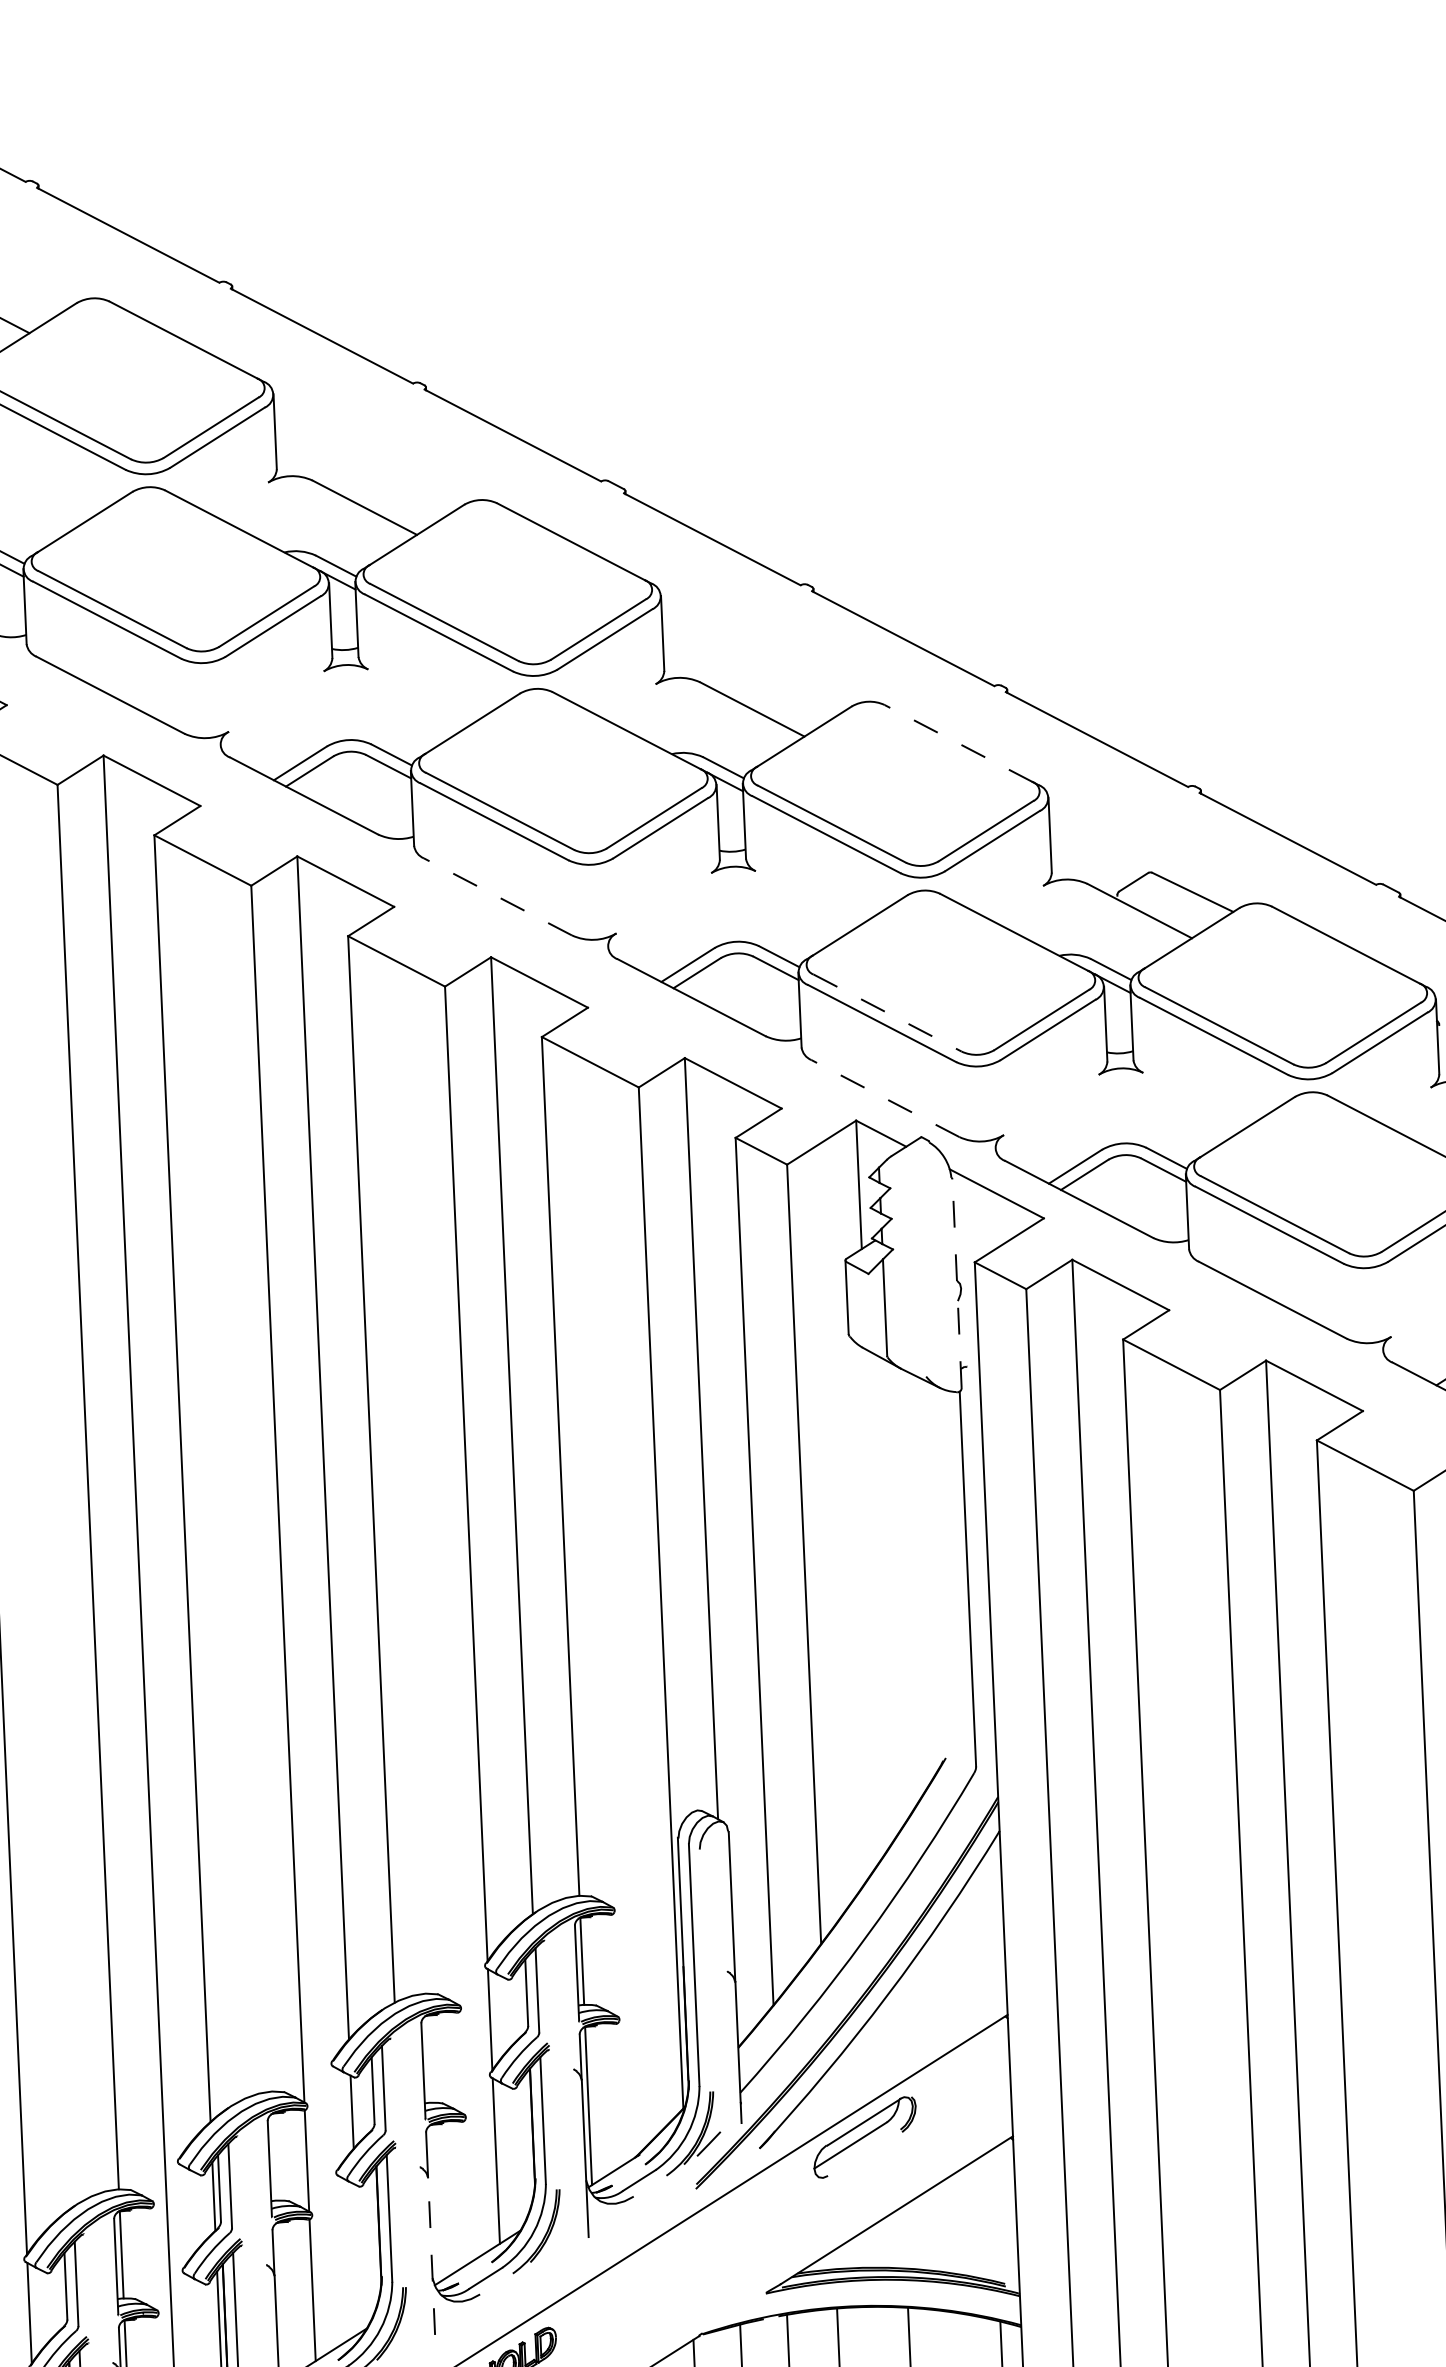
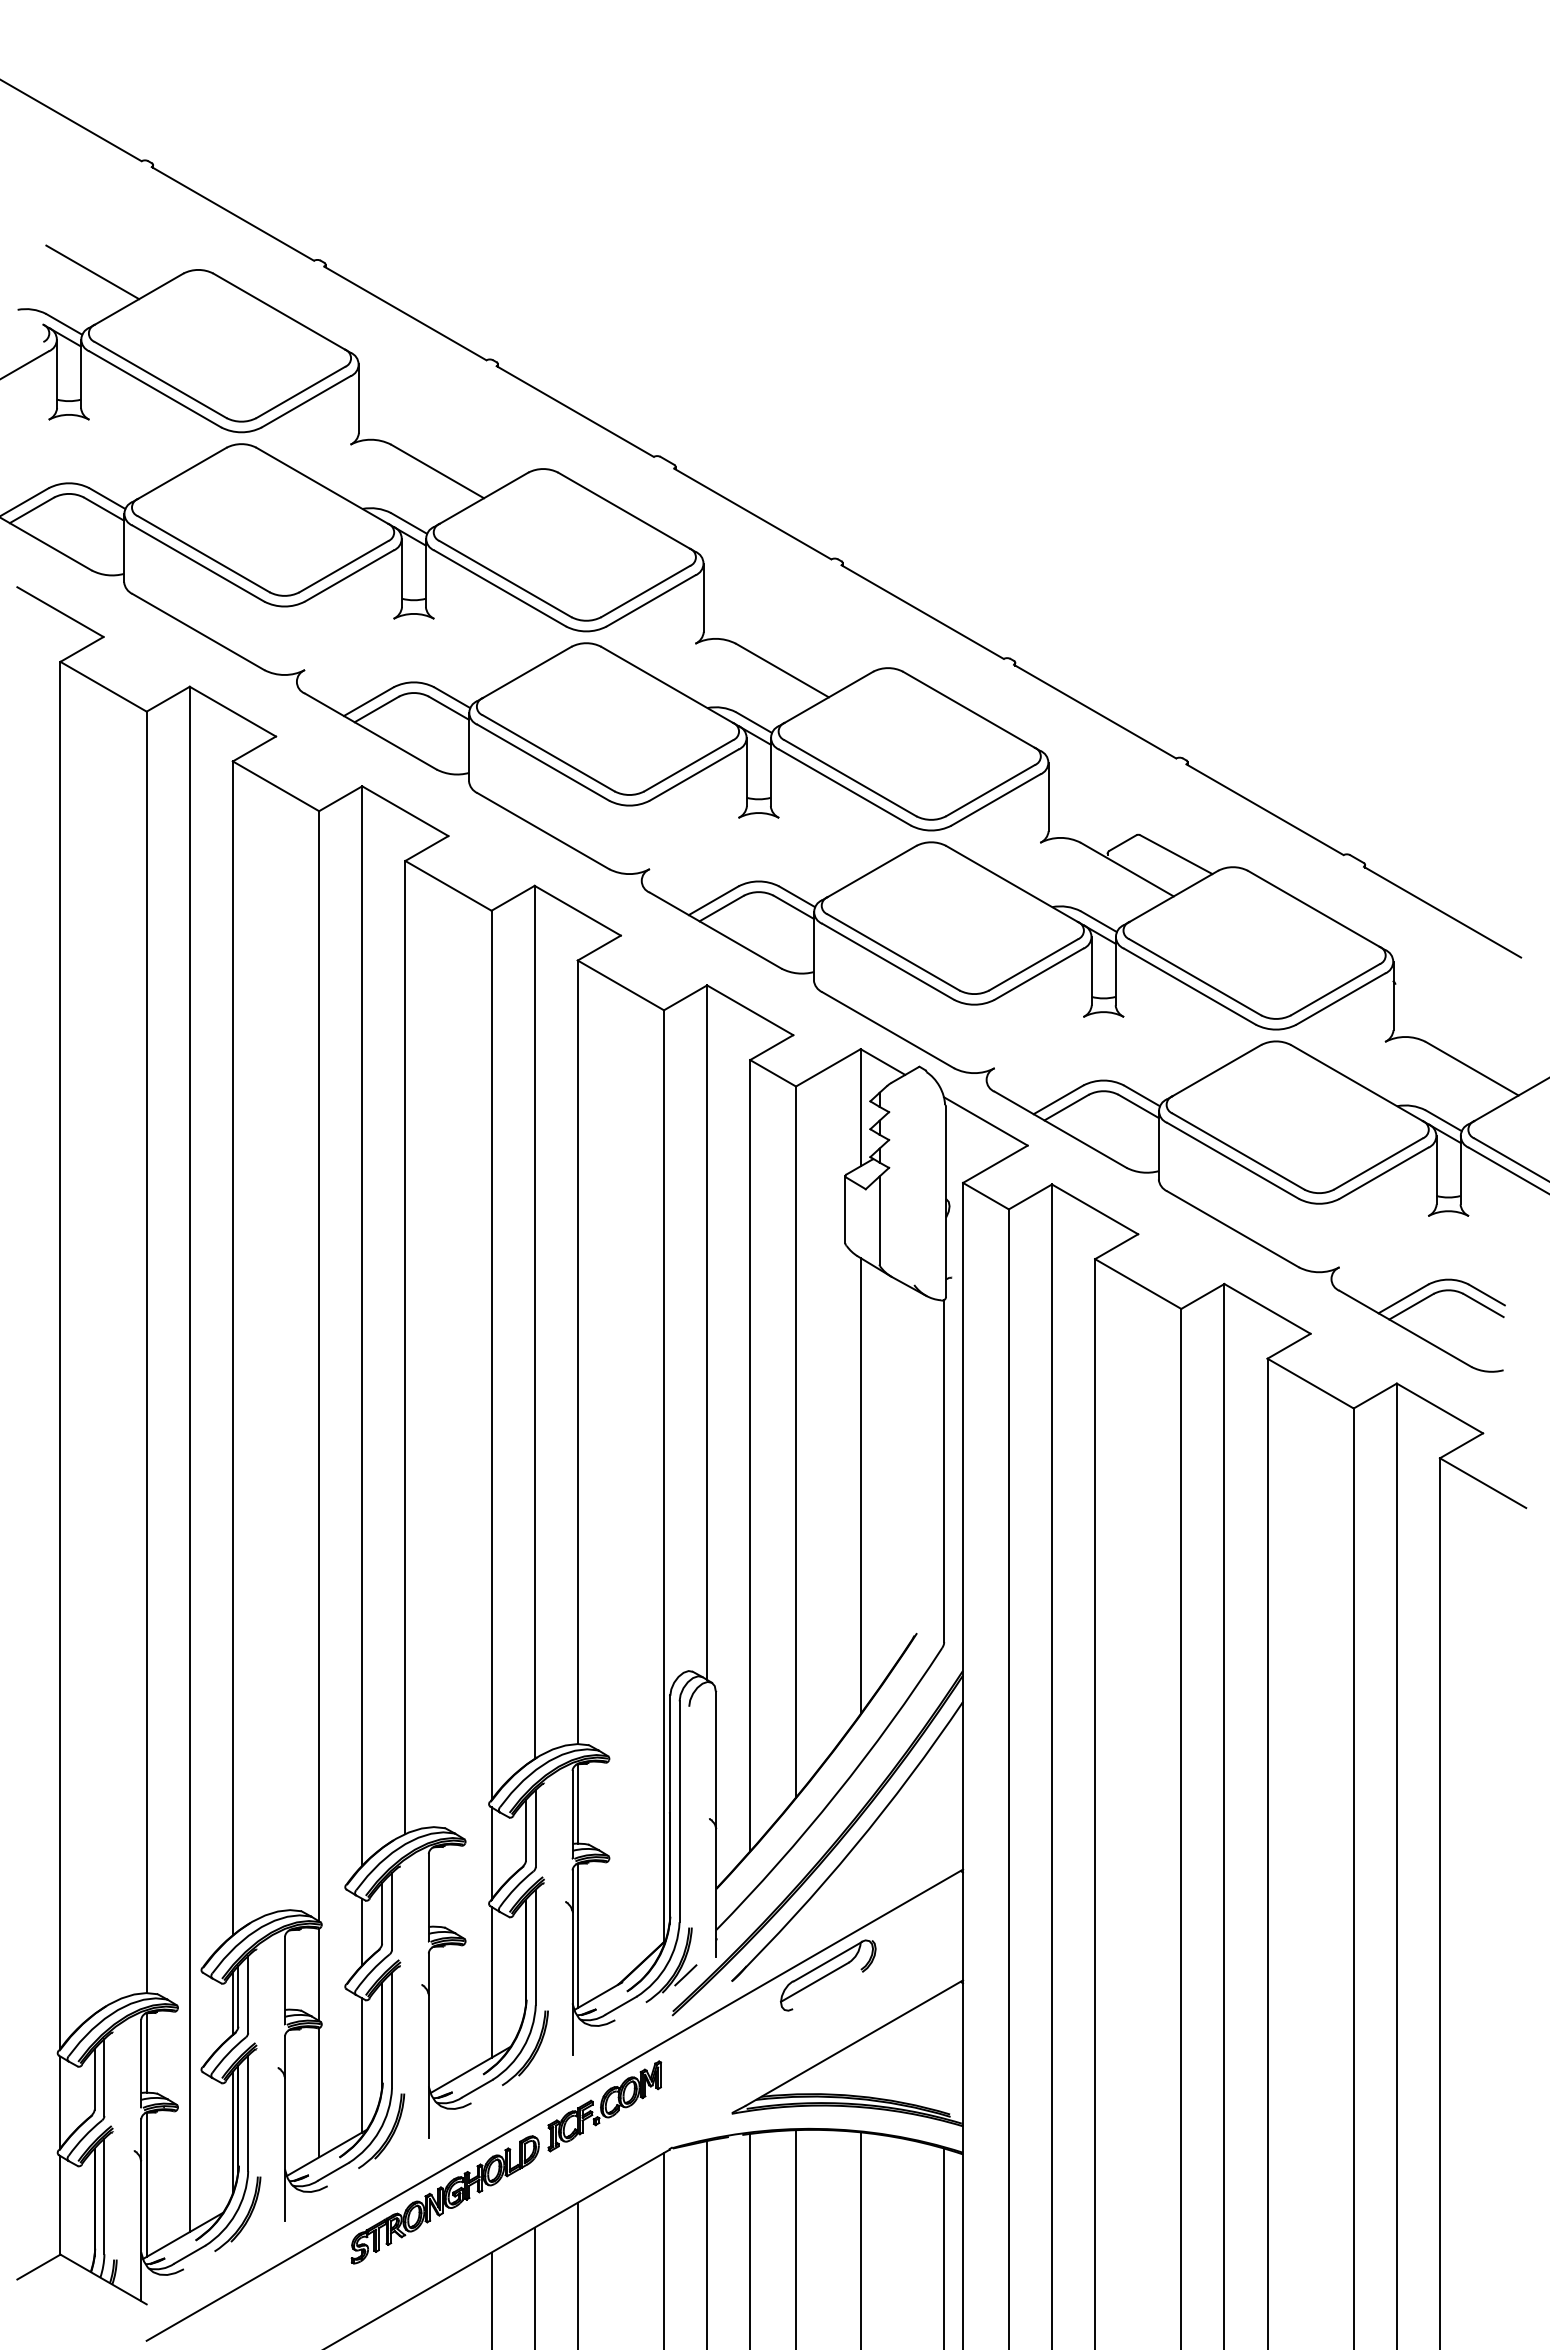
line: (958, 743) -> (968, 709), dashed -> solid
line: (497, 896) -> (542, 830), dashed -> solid
line: (888, 1013) -> (894, 952), dashed -> solid
line: (884, 1097) -> (887, 1029), dashed -> solid
line: (957, 1283) -> (946, 1201), dashed -> solid
line: (876, 1599) -> (860, 1486), added
line: (431, 2256) -> (428, 2066), dashed -> solid
line: (358, 2258) -> (362, 2065), added
part: (626, 2291) -> (604, 2106), added

